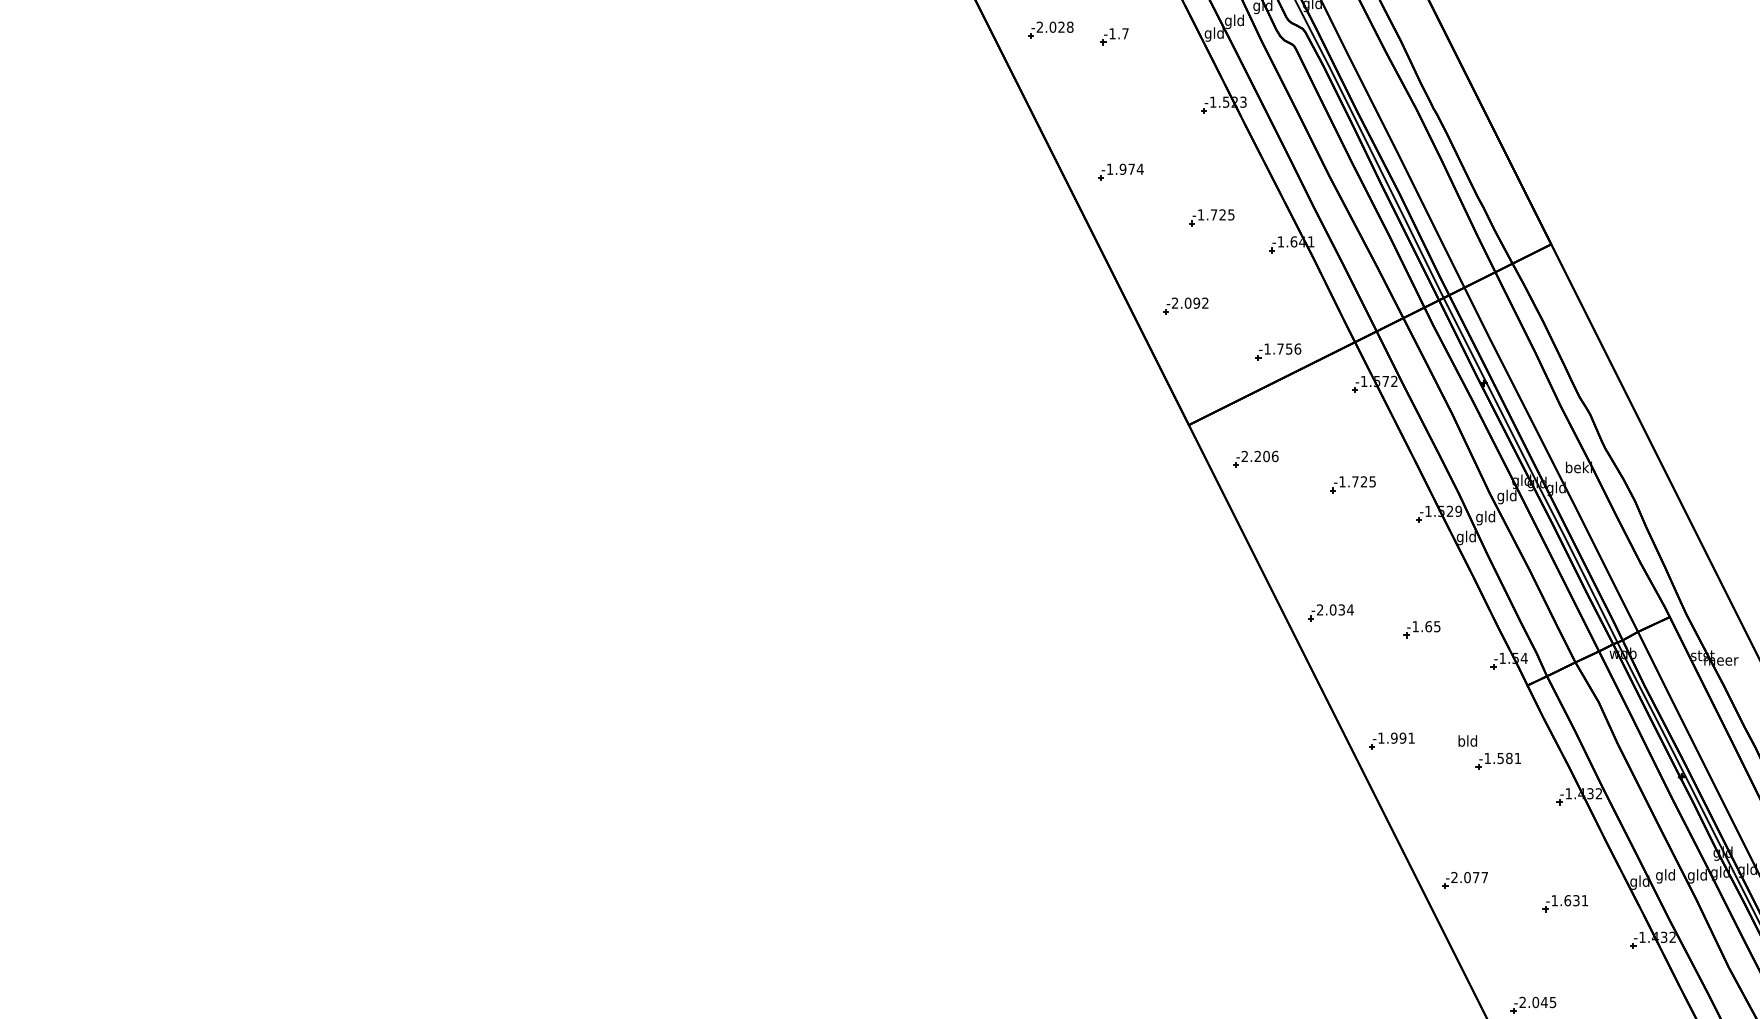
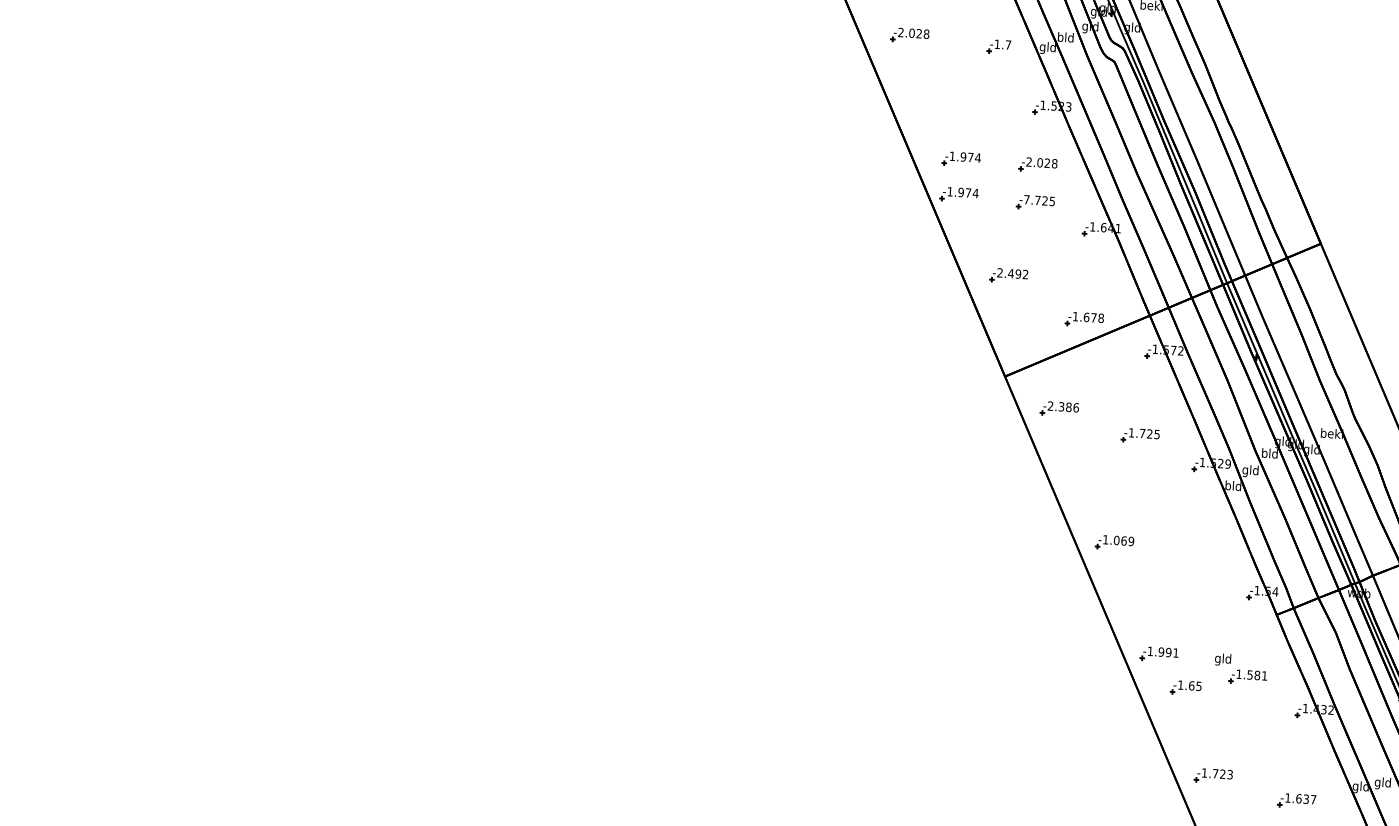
text: (1228, 21) -> (1060, 38), gld -> bld
part: (1114, 36) -> (998, 46), moved
part: (1211, 172) -> (1037, 164), added
part: (1120, 213) -> (958, 194), added
text: (1201, 214) -> (1027, 199), -1.725 -> -7.725
text: (1187, 302) -> (1010, 273), -2.092 -> -2.492
text: (1289, 348) -> (1094, 317), -1.756 -> -1.678
text: (1261, 456) -> (1064, 407), -2.206 -> -2.386
text: (1500, 496) -> (1264, 453), gld -> bld
text: (1459, 537) -> (1227, 486), gld -> bld
text: (1335, 609) -> (1118, 540), -2.034 -> -1.069
part: (1421, 629) -> (1185, 687), moved
text: (1461, 742) -> (1217, 659), bld -> gld
text: (1469, 877) -> (1217, 773), -2.077 -> -1.723
text: (1585, 900) -> (1313, 799), -1.631 -> -1.637

